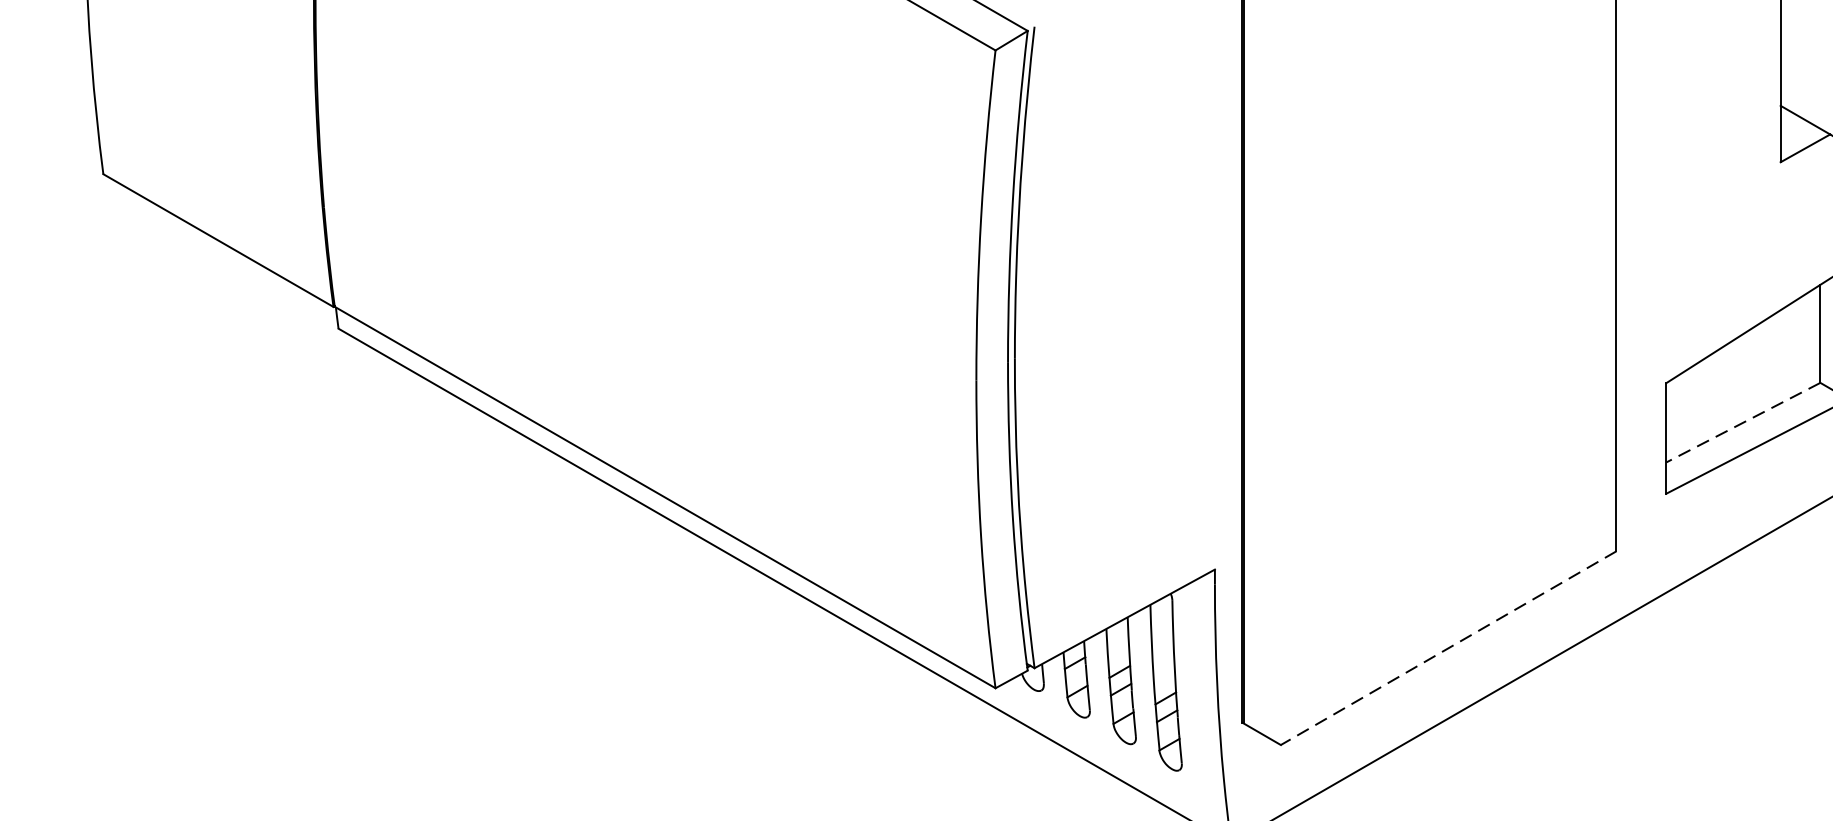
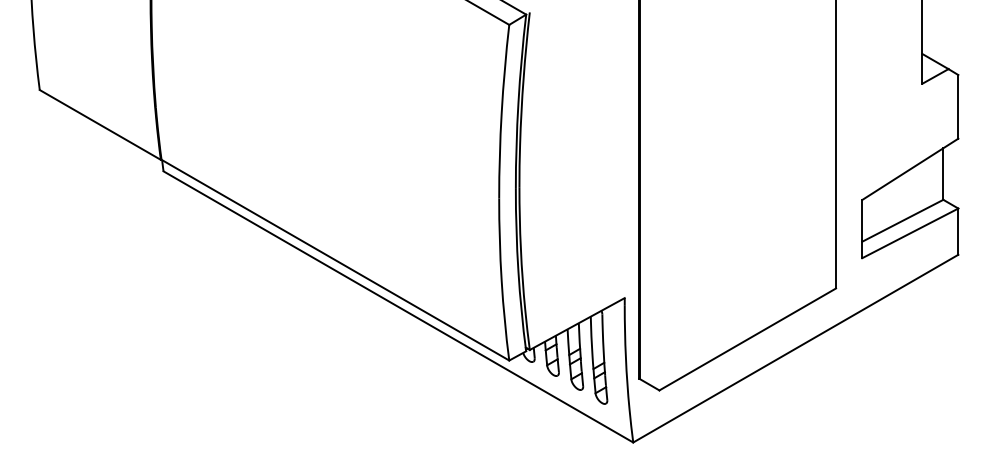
line: (1742, 422) -> (902, 220), dashed -> solid
line: (1448, 648) -> (747, 339), dashed -> solid

